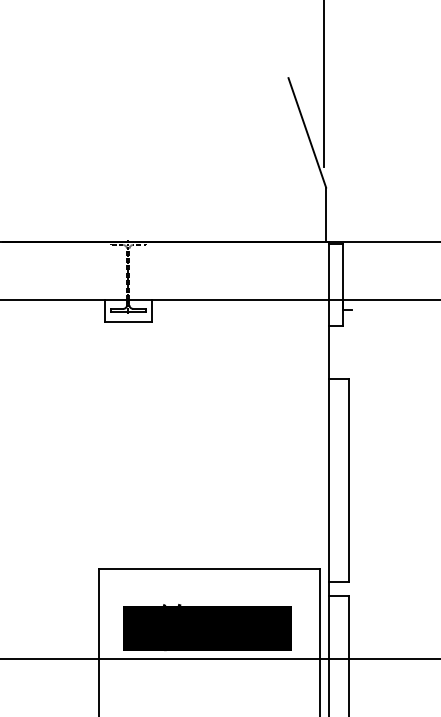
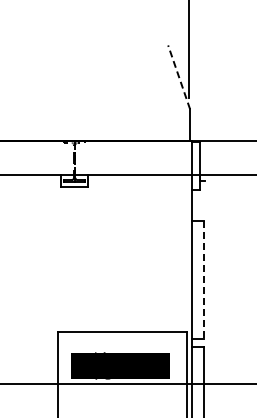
line: (307, 133) -> (179, 77), solid -> dashed
line: (349, 481) -> (203, 280), solid -> dashed

